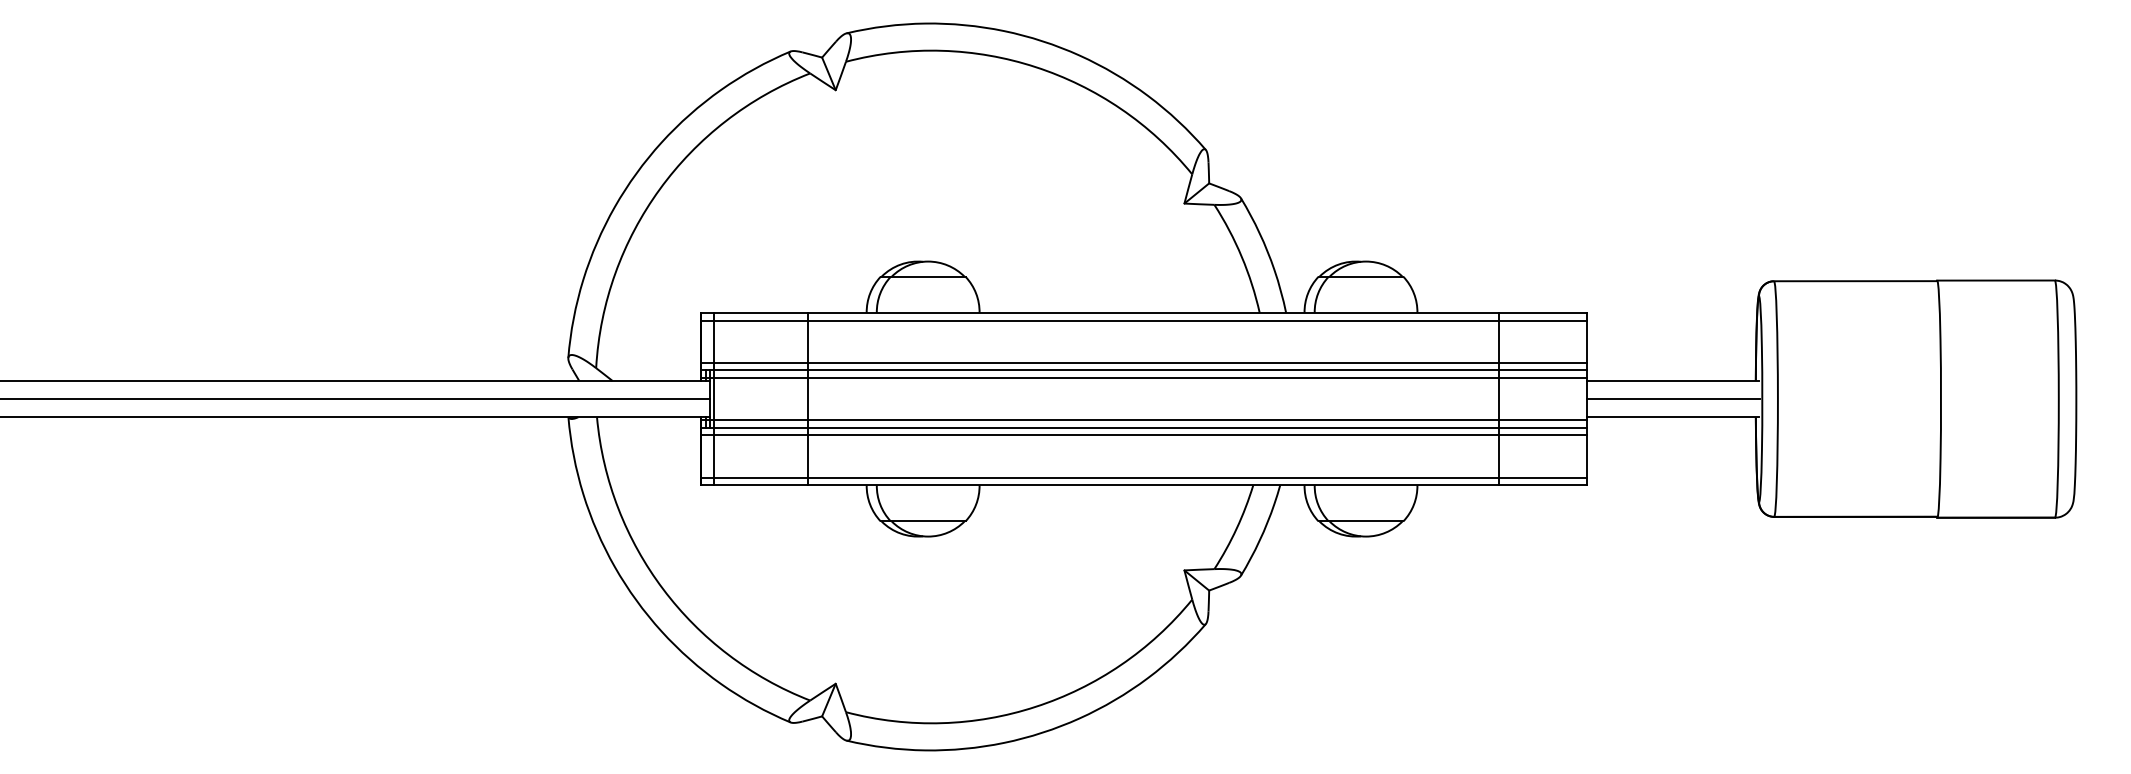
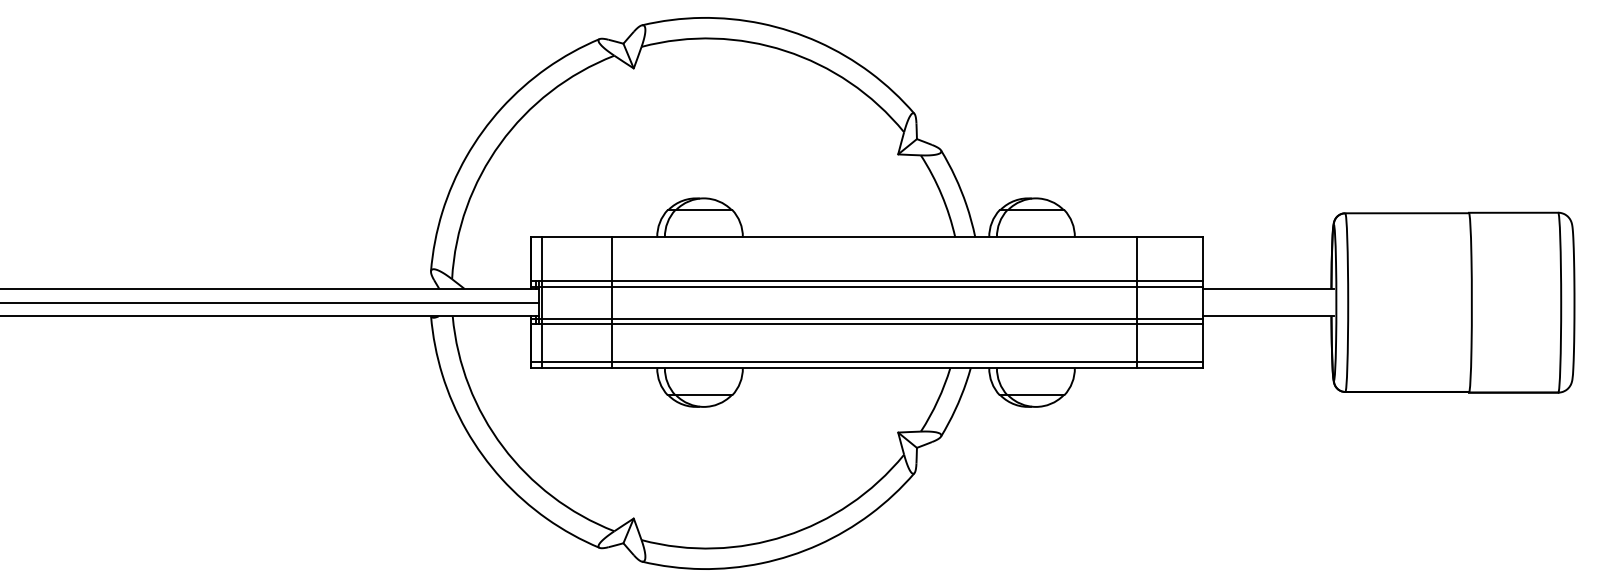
line: (1143, 321) -> (867, 243), removed
line: (1143, 363) -> (867, 275), removed
line: (1672, 398) -> (1268, 302), removed
line: (1143, 435) -> (867, 330), removed

